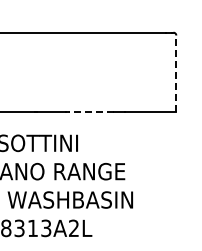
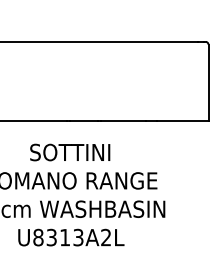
line: (176, 73) -> (208, 82), dashed -> solid
line: (91, 112) -> (123, 121), dashed -> solid

